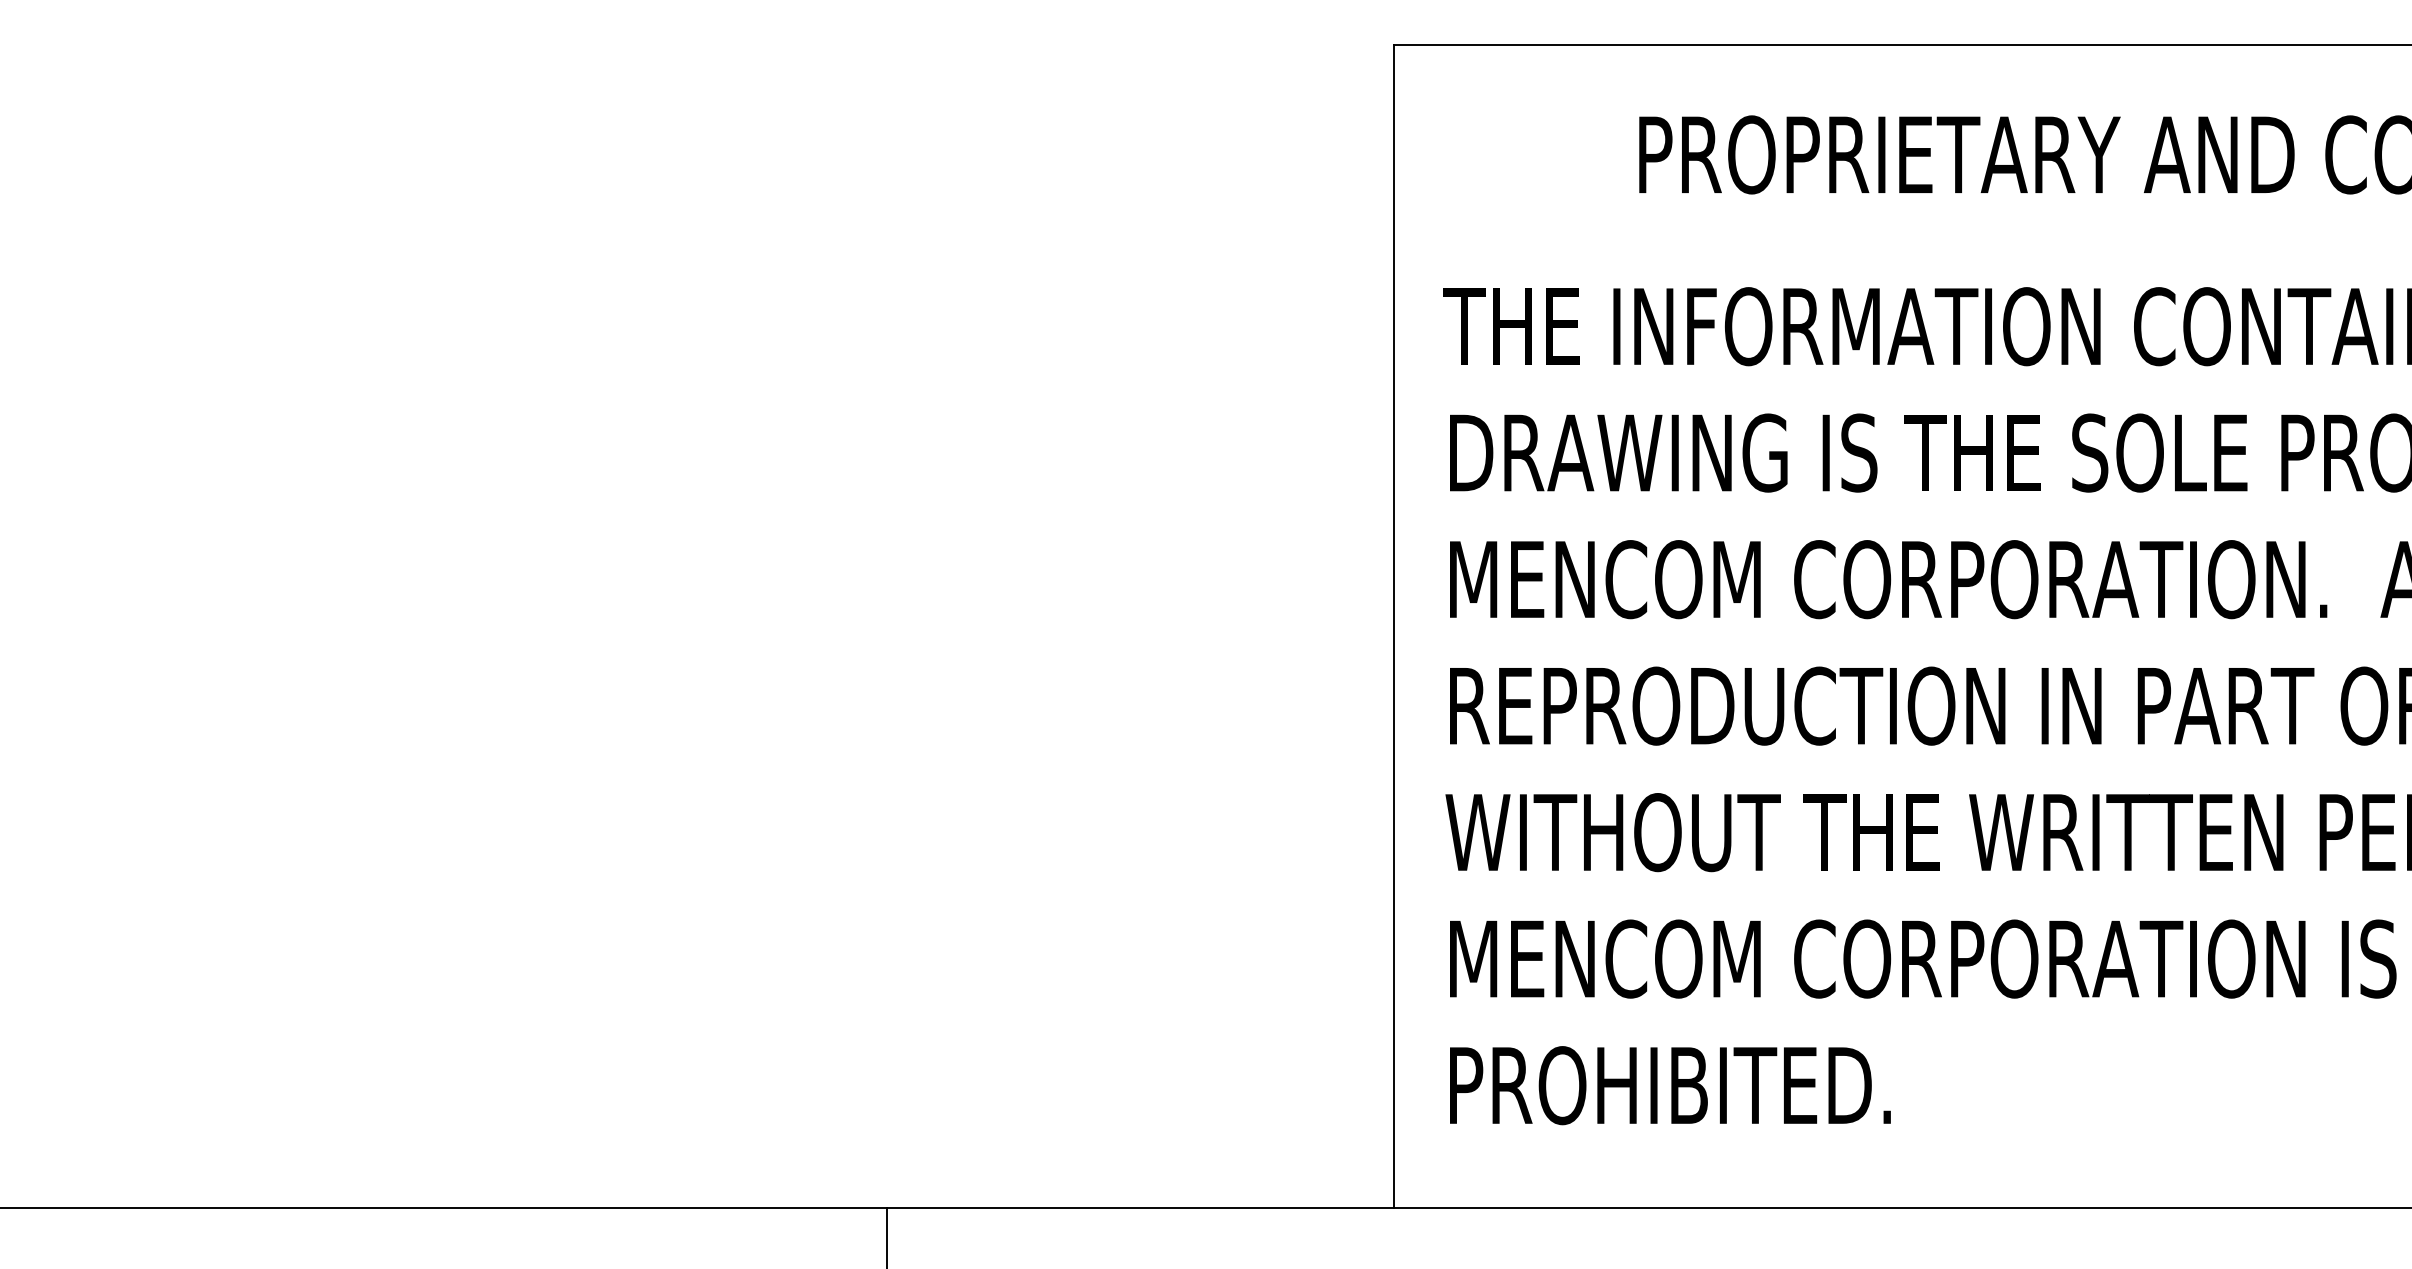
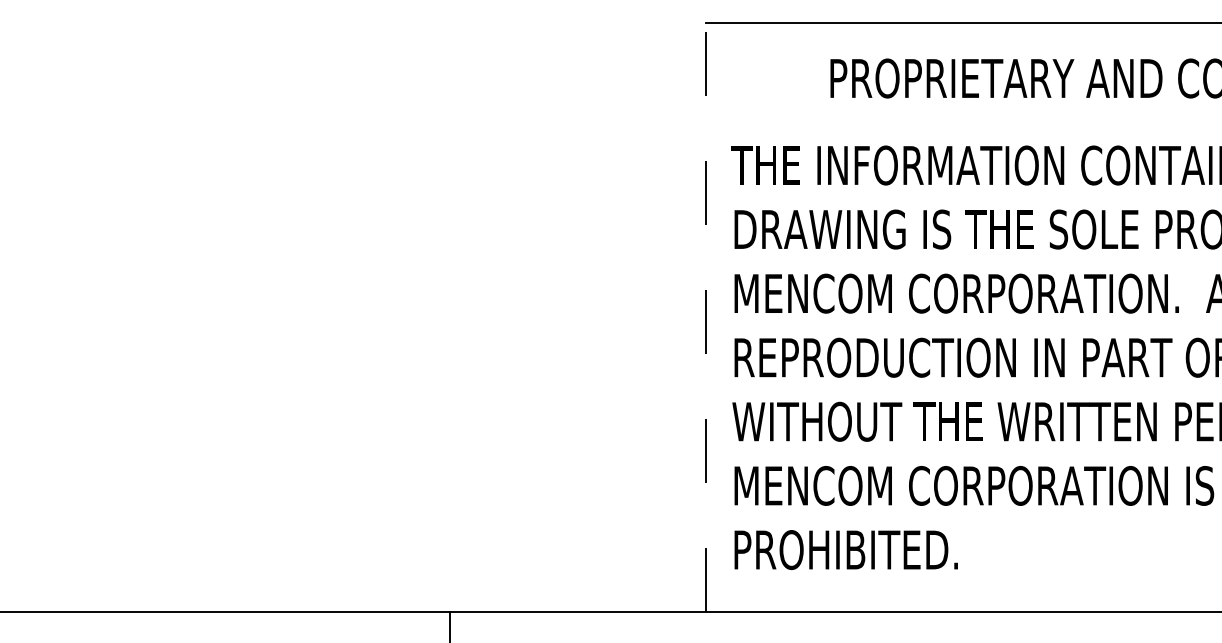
line: (1394, 626) -> (706, 317), solid -> dashed

